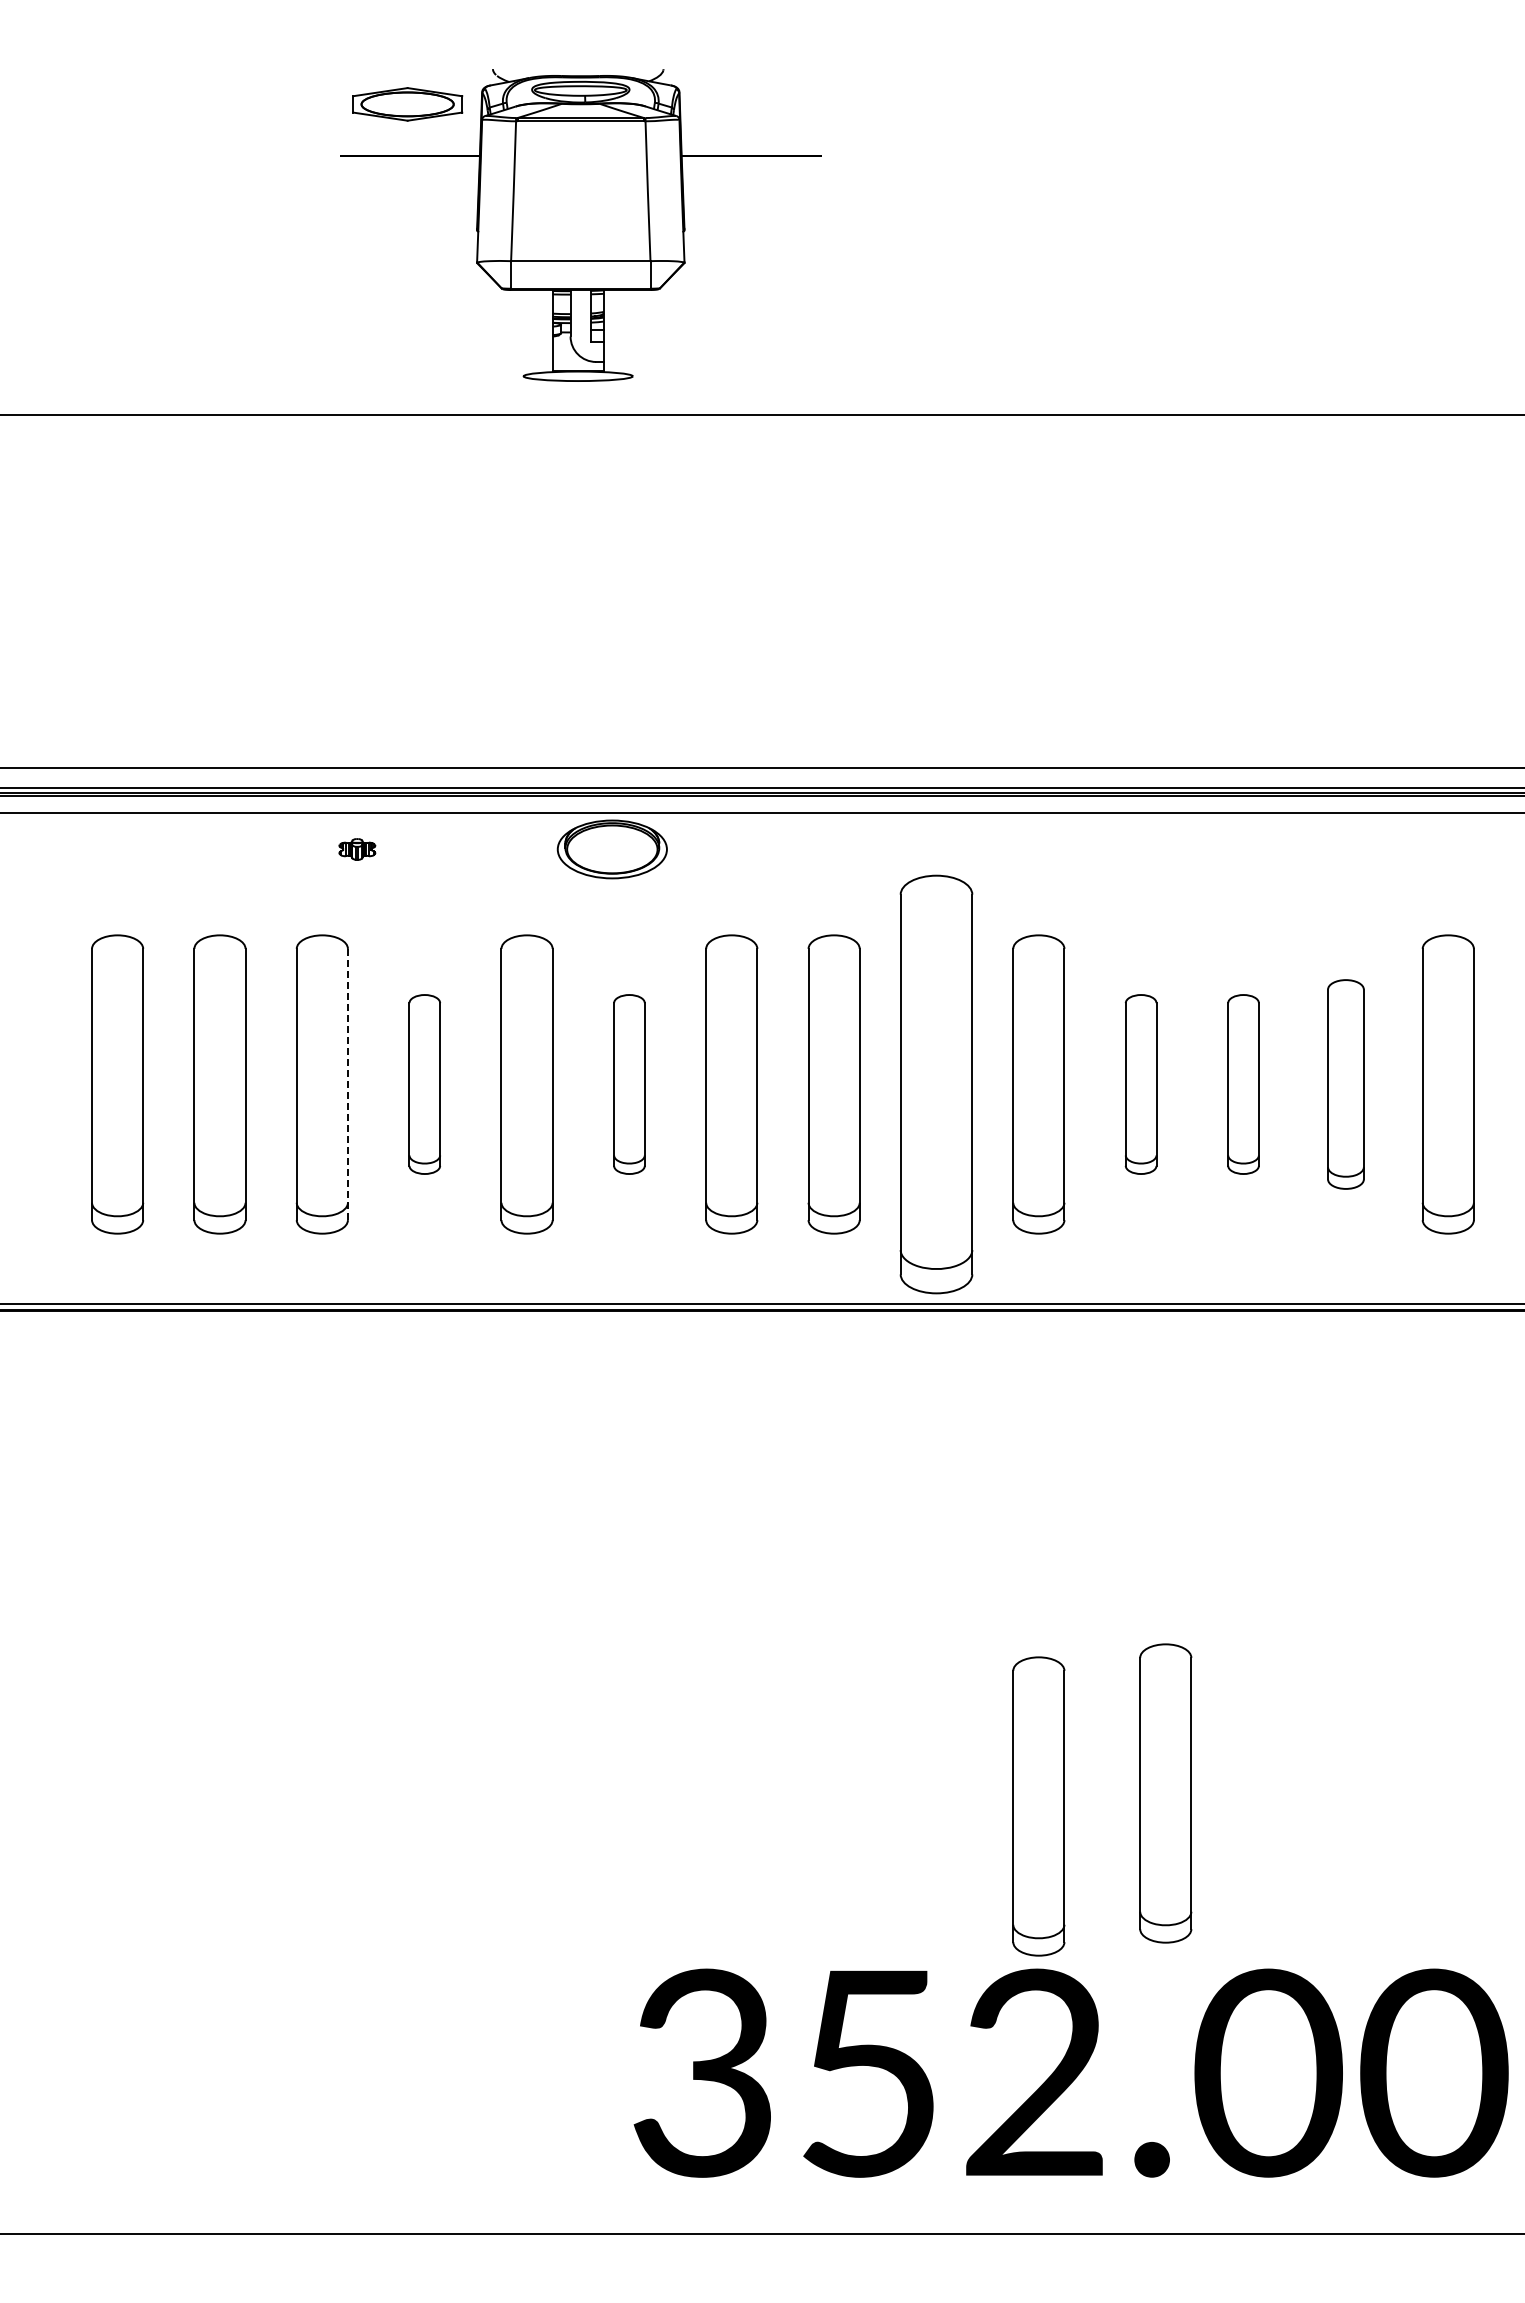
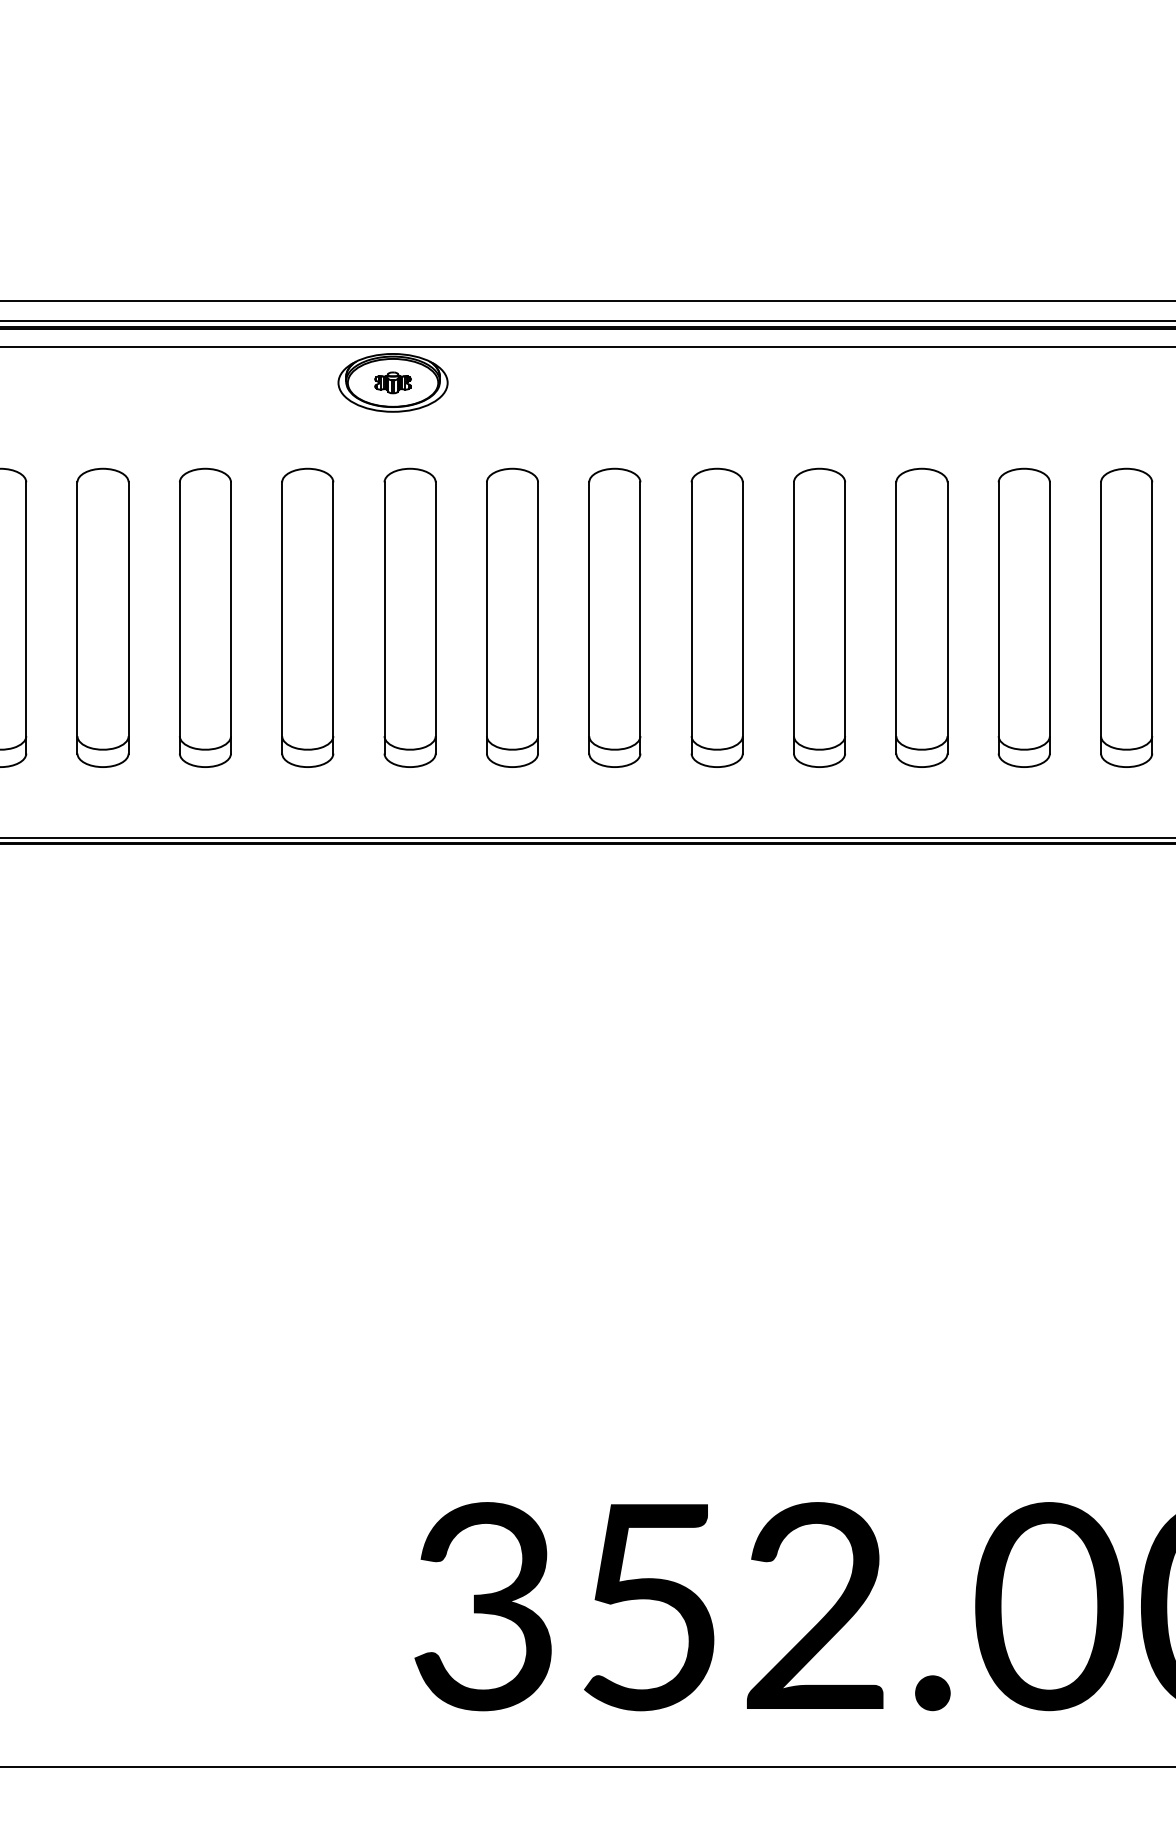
part: (357, 849) -> (393, 382), moved
line: (347, 1084) -> (128, 617), dashed -> solid
part: (424, 1084) -> (205, 617), size x1.67
part: (629, 1084) -> (410, 617), size x1.67
part: (936, 1084) -> (717, 617), size x0.71
part: (1140, 1084) -> (921, 617), size x1.67
part: (1243, 1084) -> (1024, 617), size x1.67
part: (1345, 1084) -> (1126, 617), size x1.43
part: (1165, 1793) -> (946, 1326), removed
part: (1038, 1806) -> (819, 1339), removed

